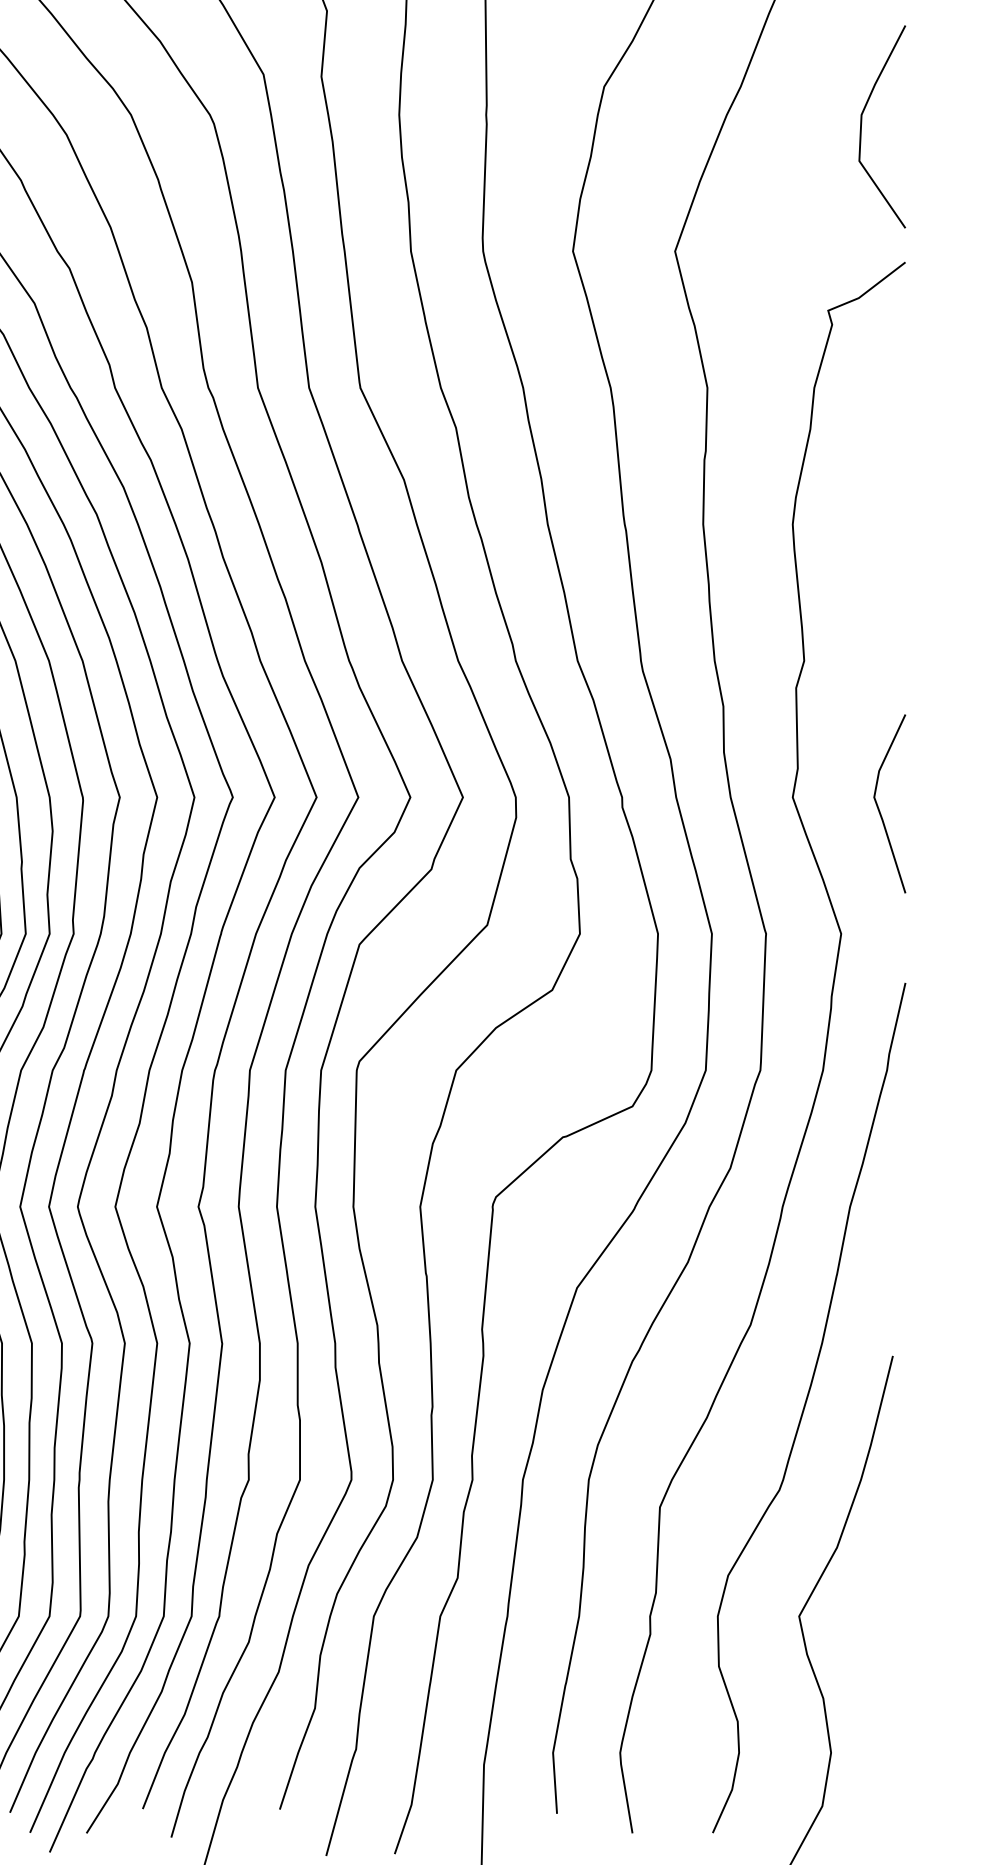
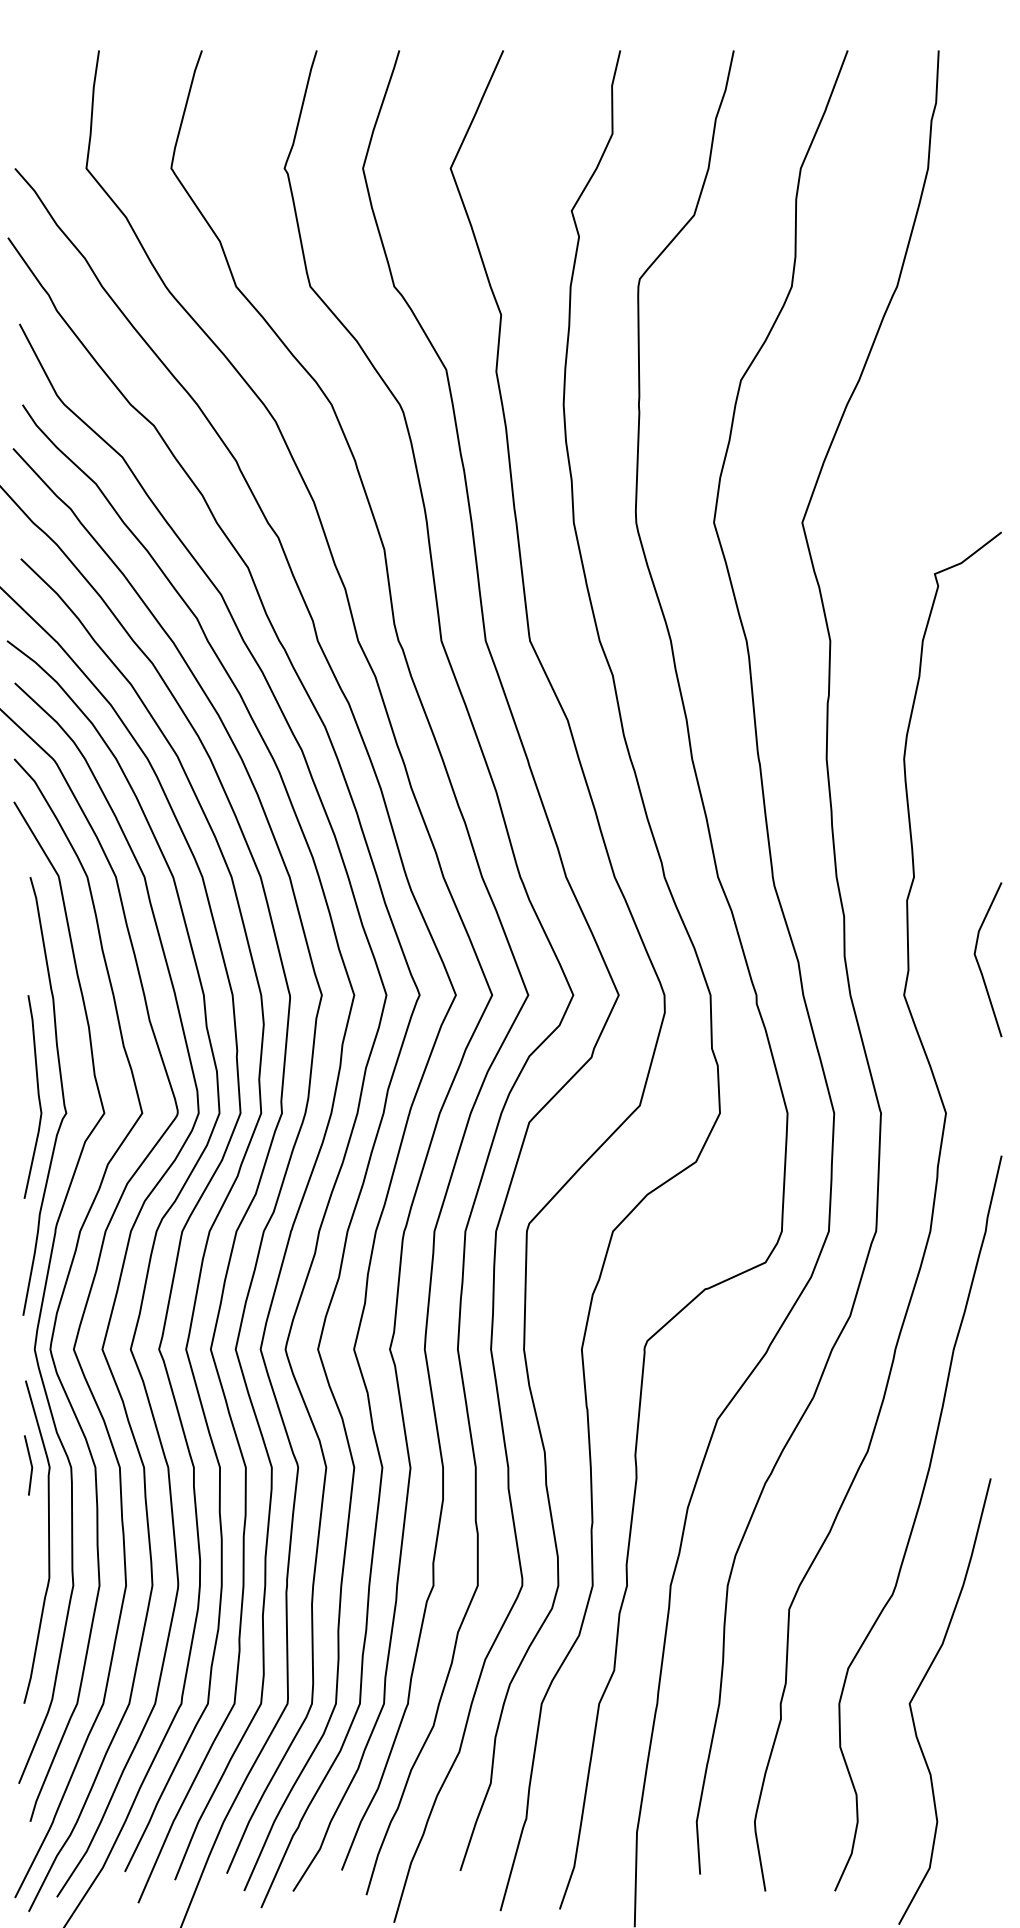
line: (862, 126) -> (964, 414), removed
line: (878, 805) -> (978, 961), moved

